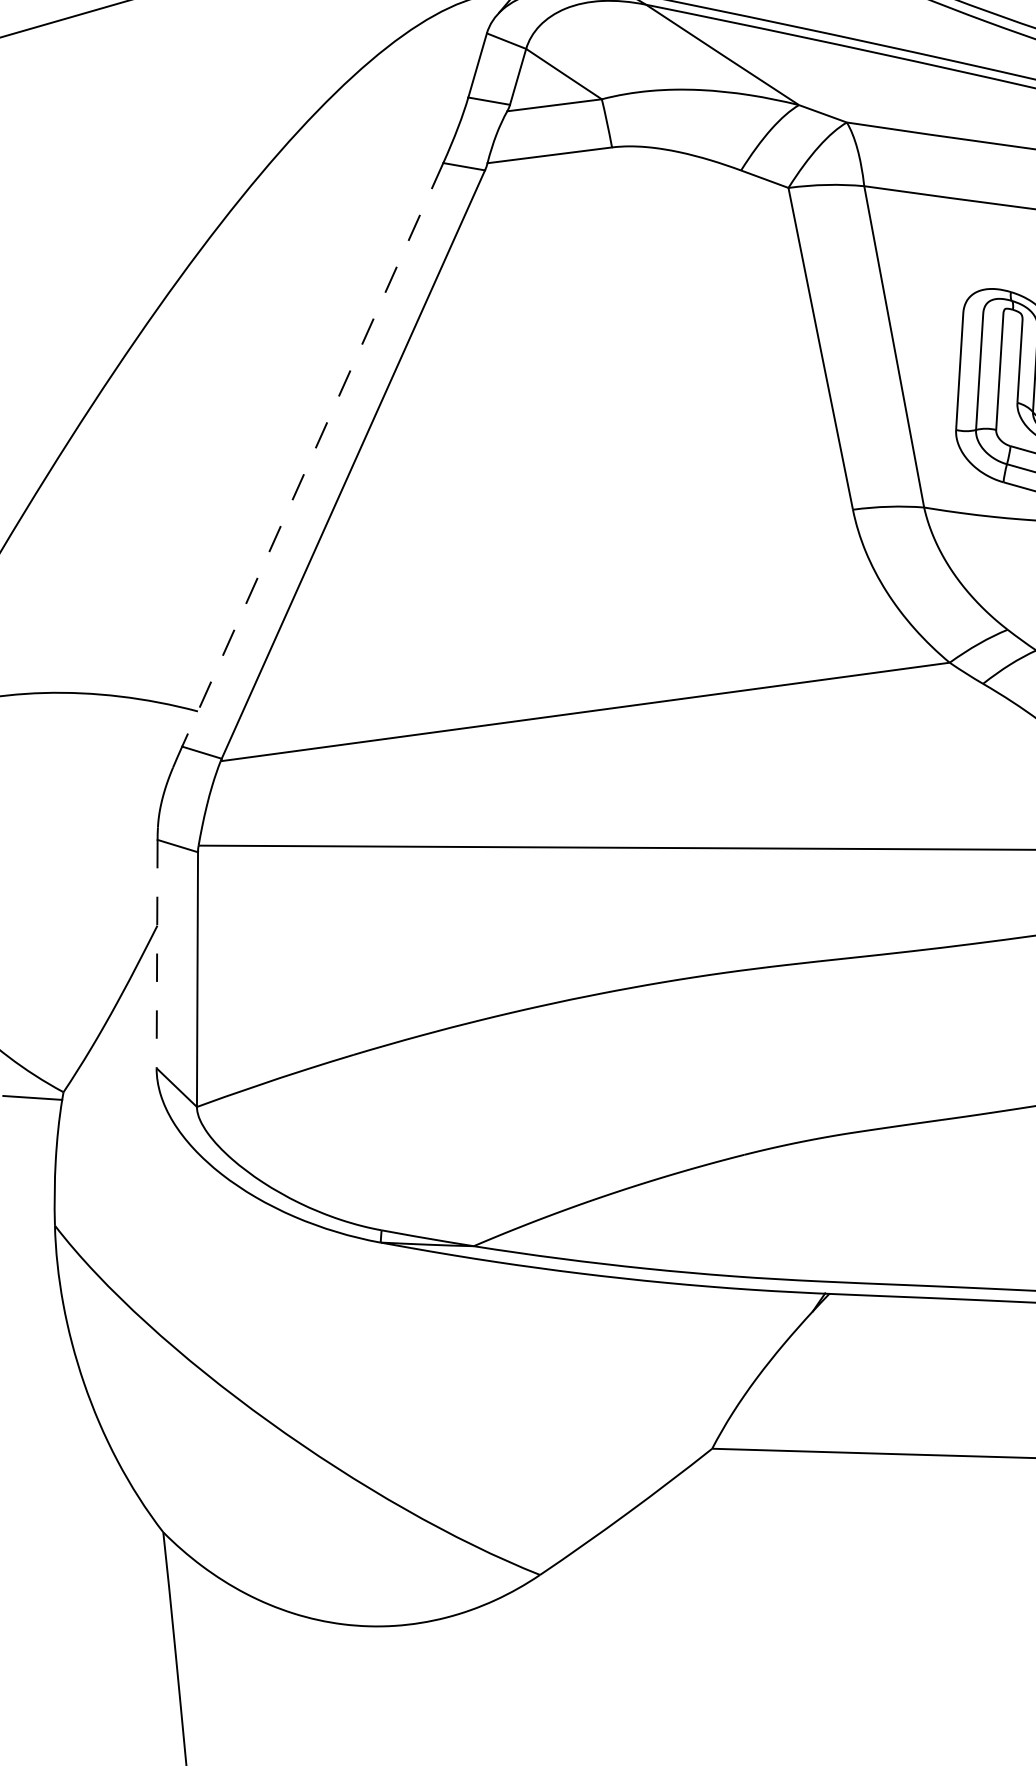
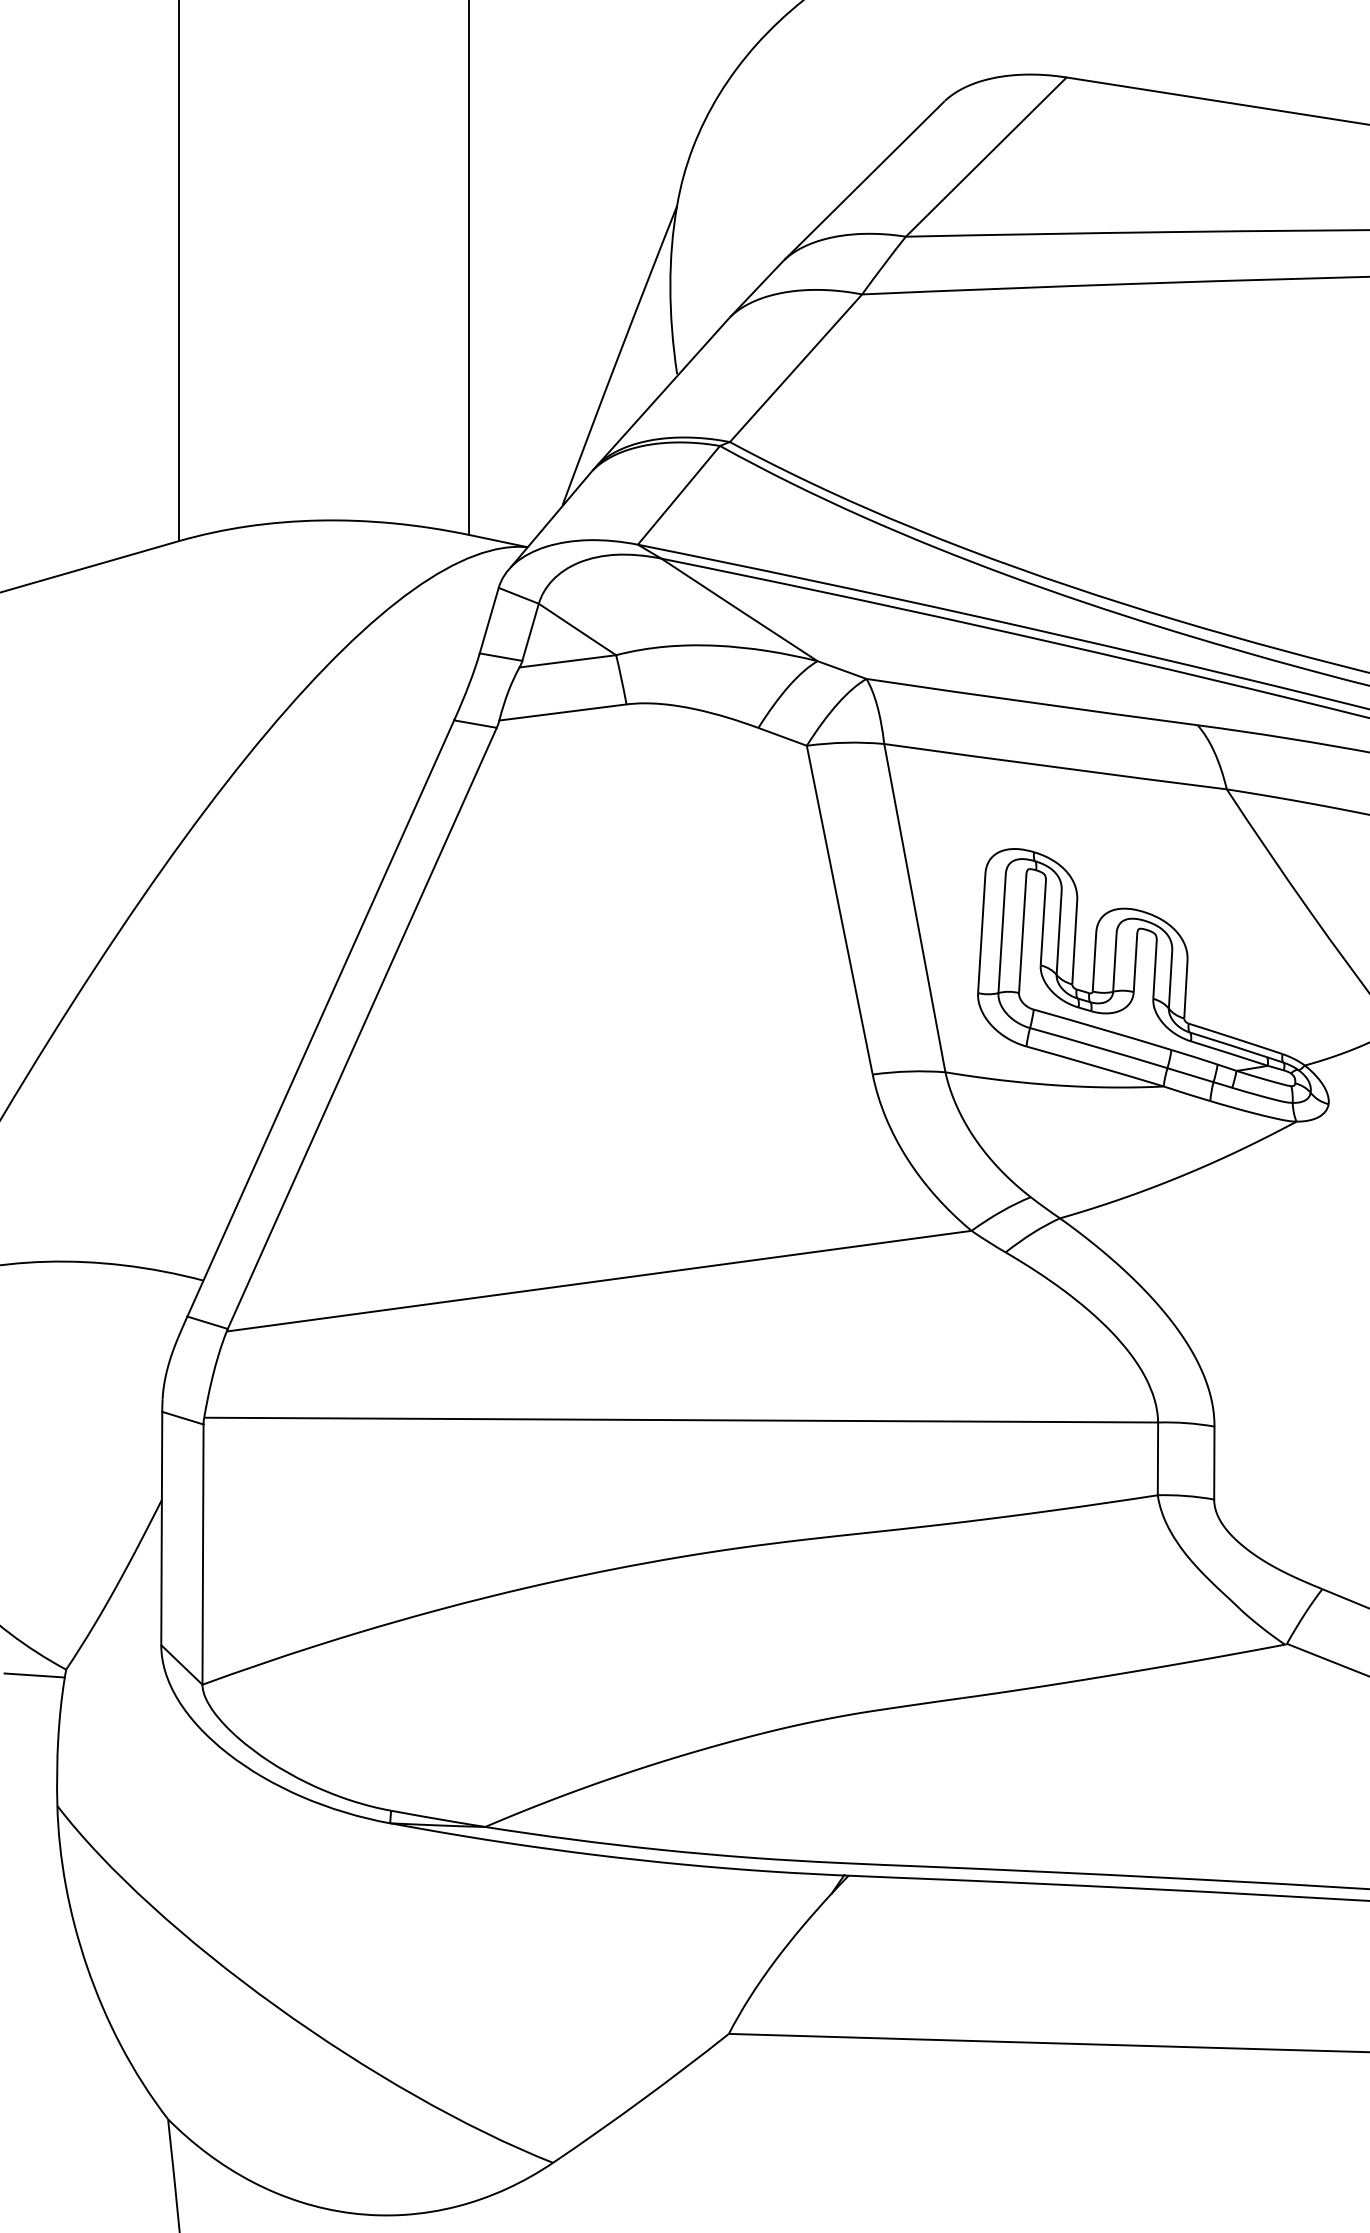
line: (312, 454) -> (320, 1018), dashed -> solid
line: (156, 954) -> (161, 1528), dashed -> solid

